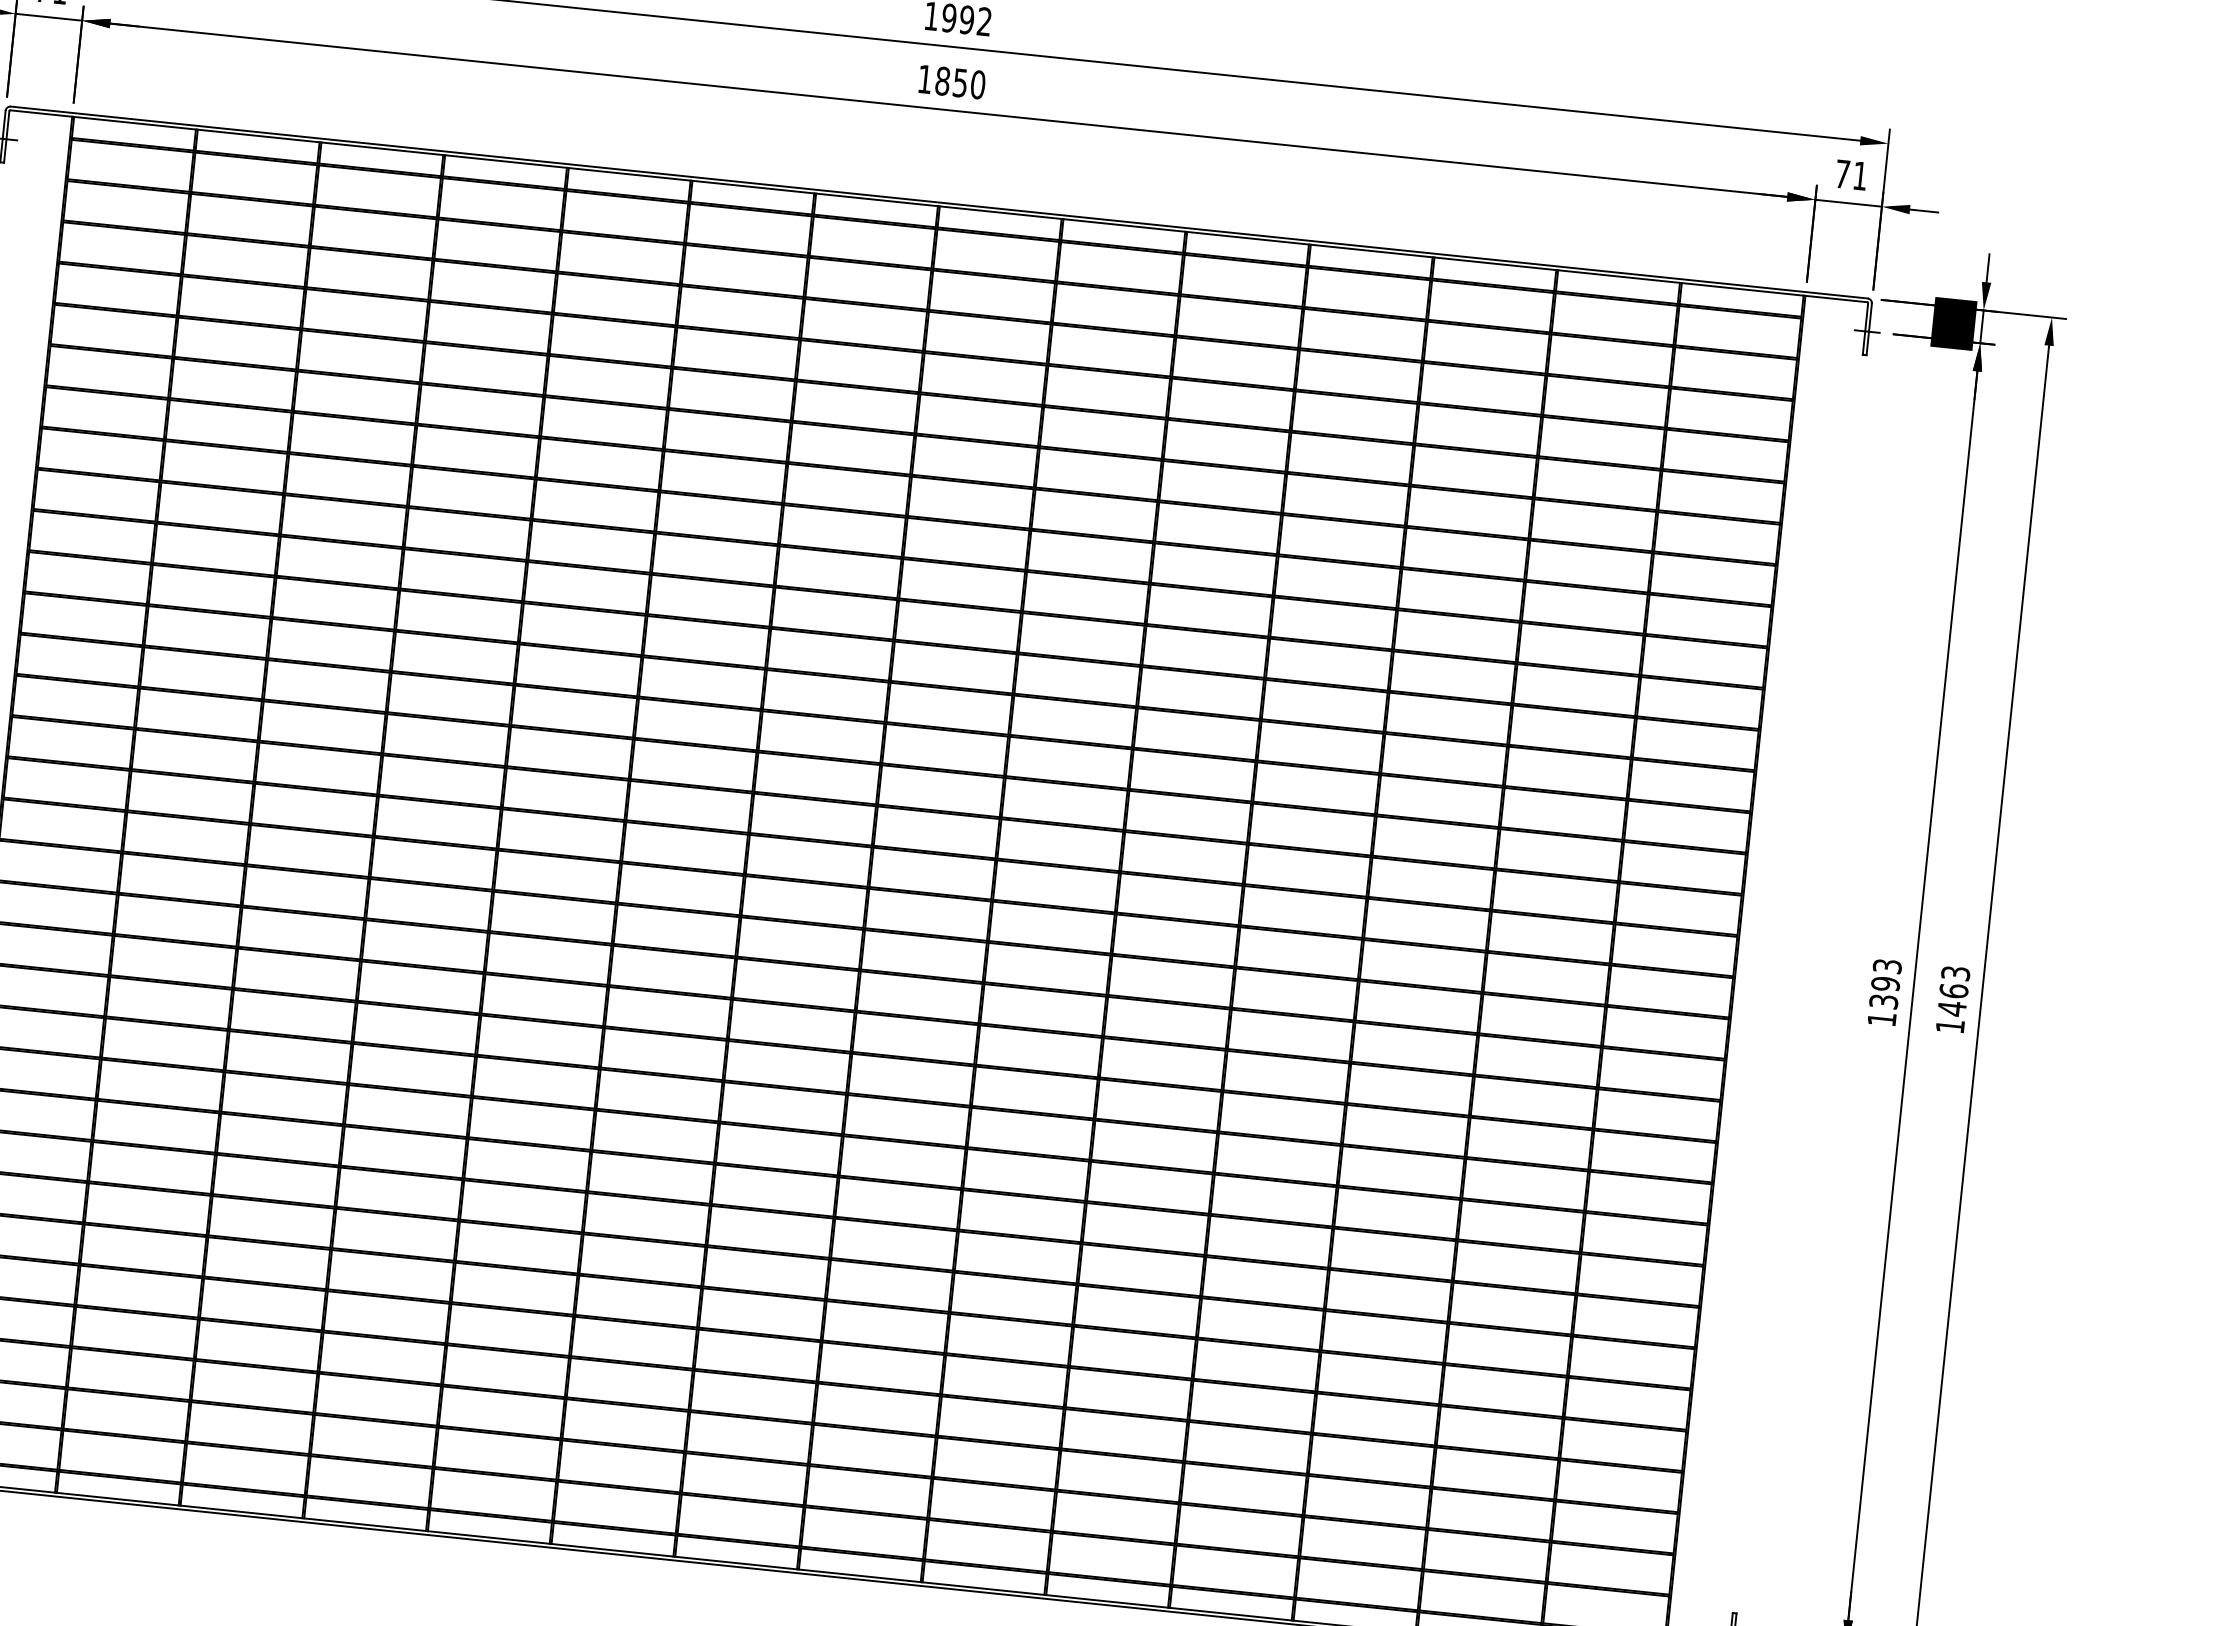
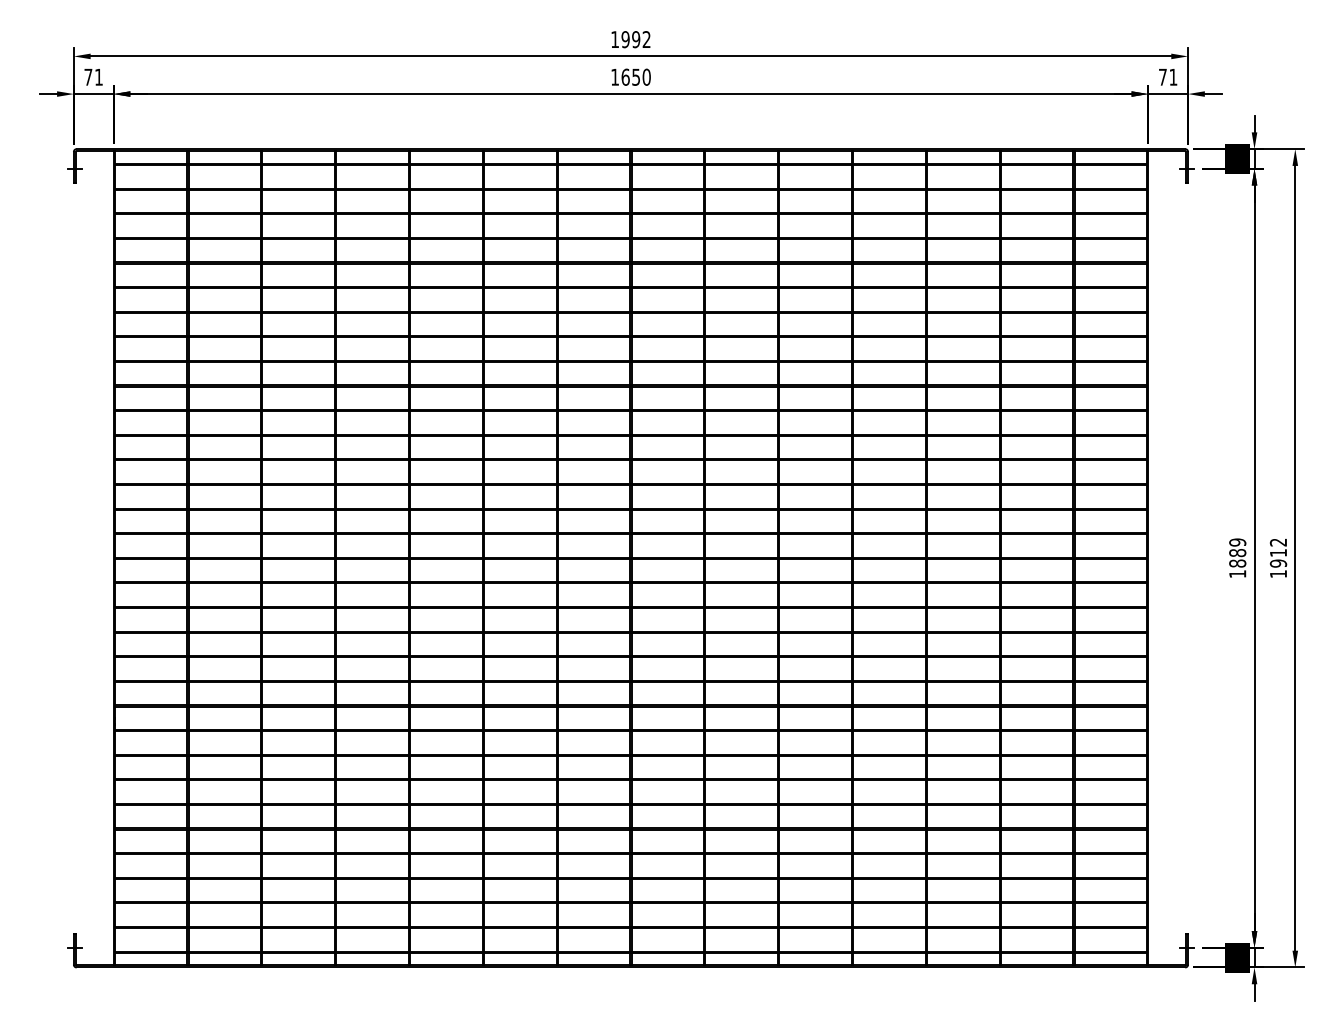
text: (942, 79) -> (625, 76), 1850 -> 1650
text: (1885, 983) -> (1237, 552), 1393 -> 1889
text: (1954, 990) -> (1278, 552), 1463 -> 1912

